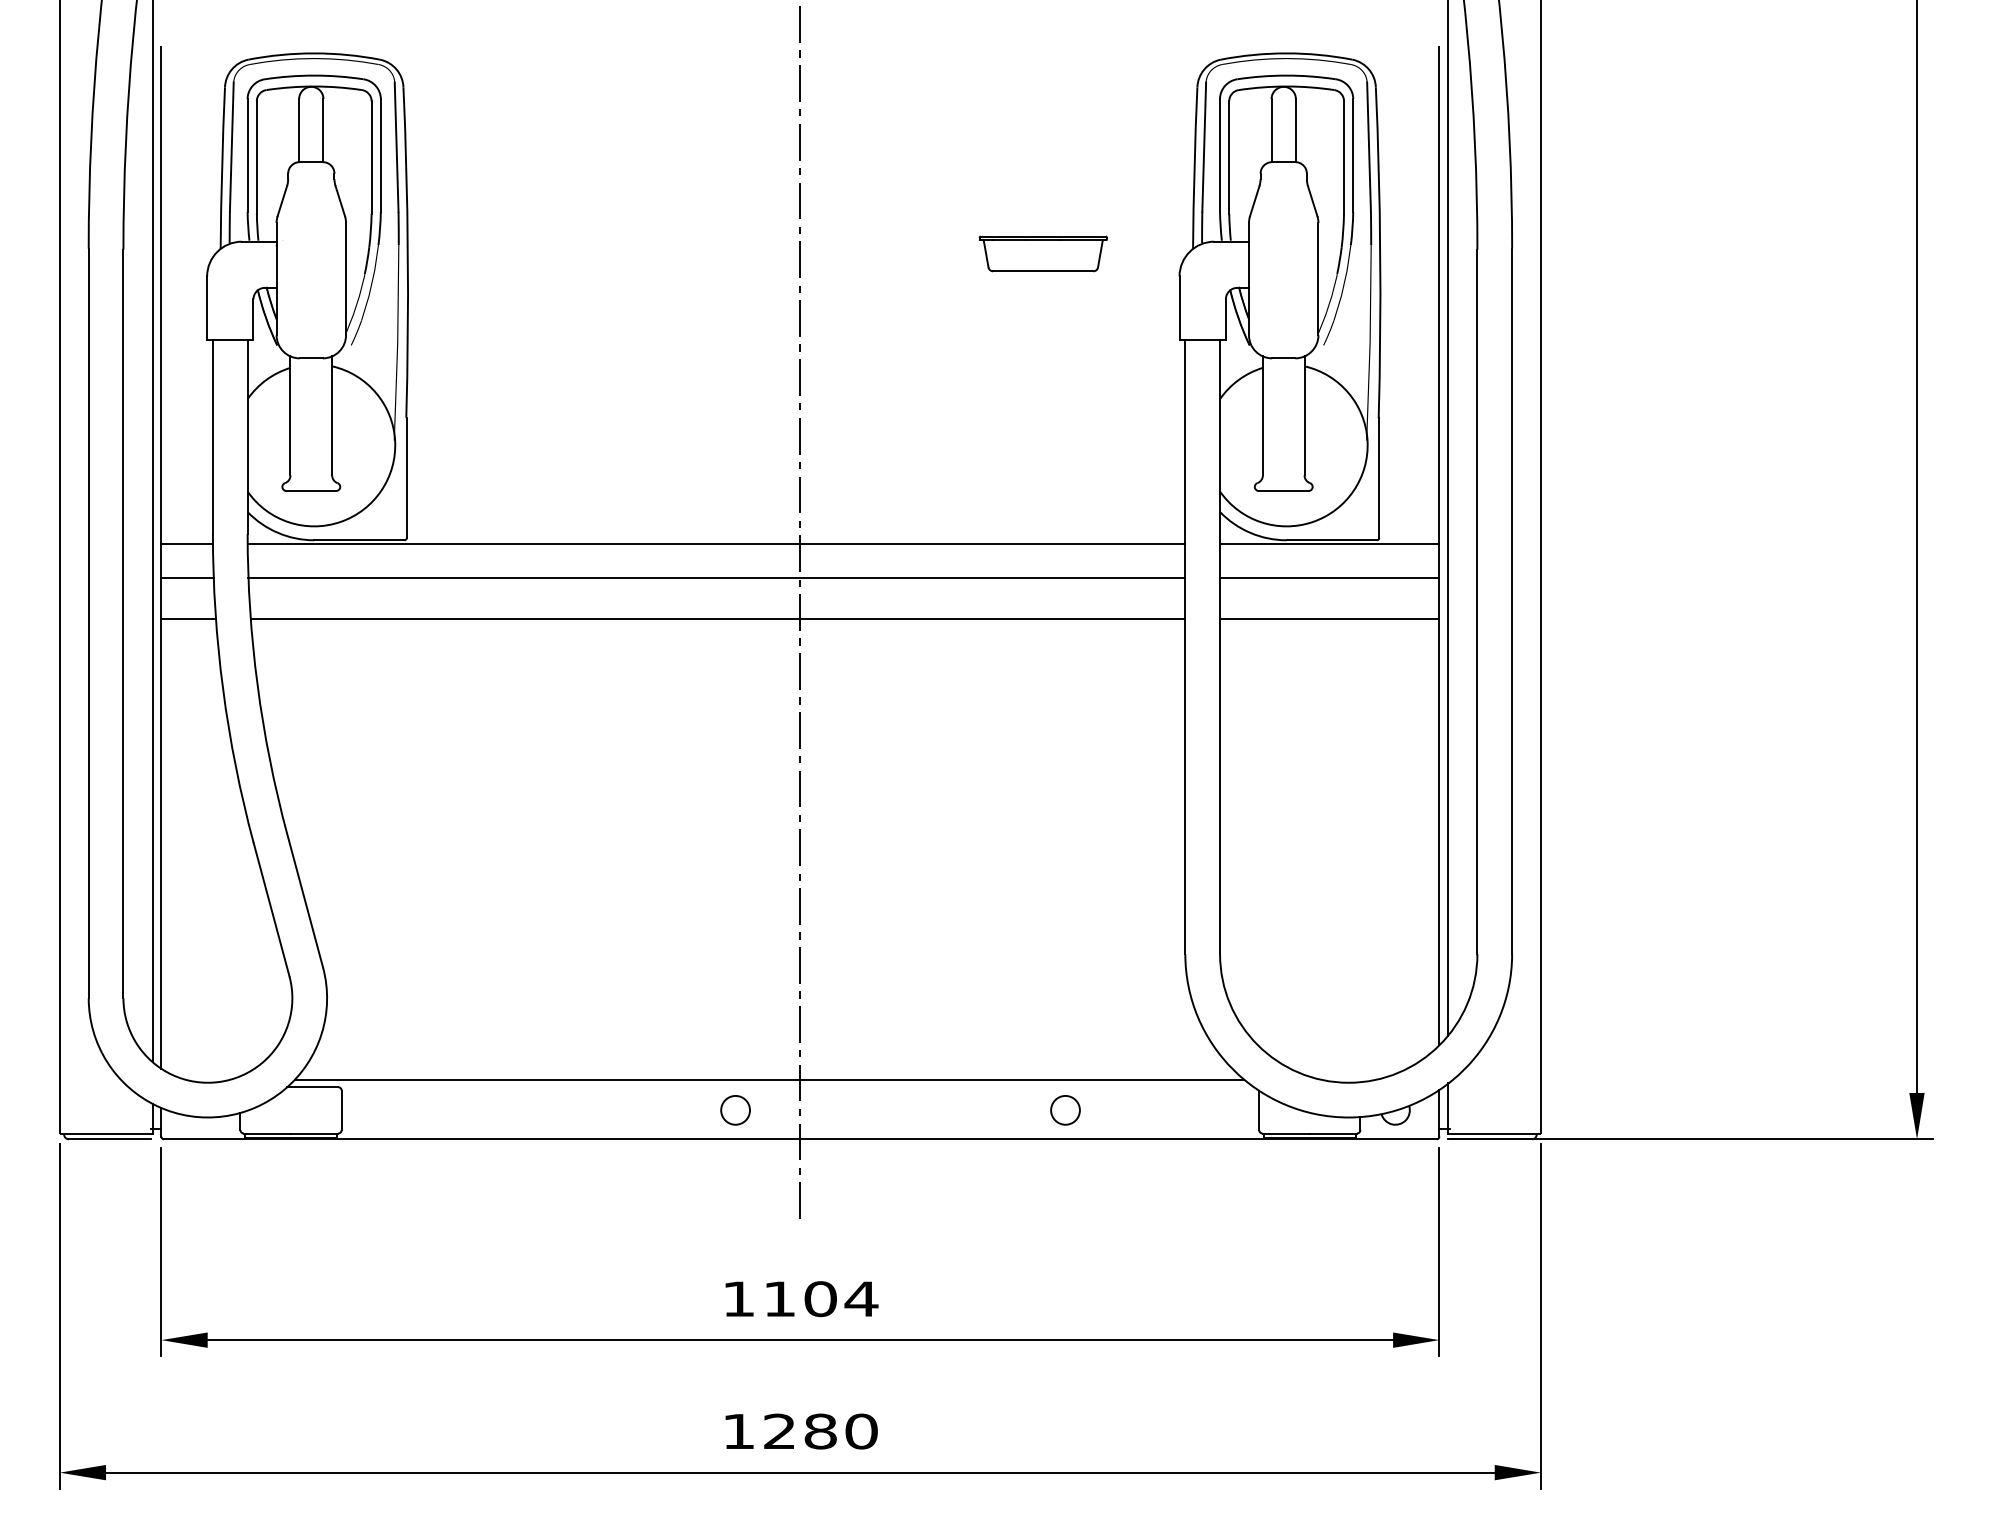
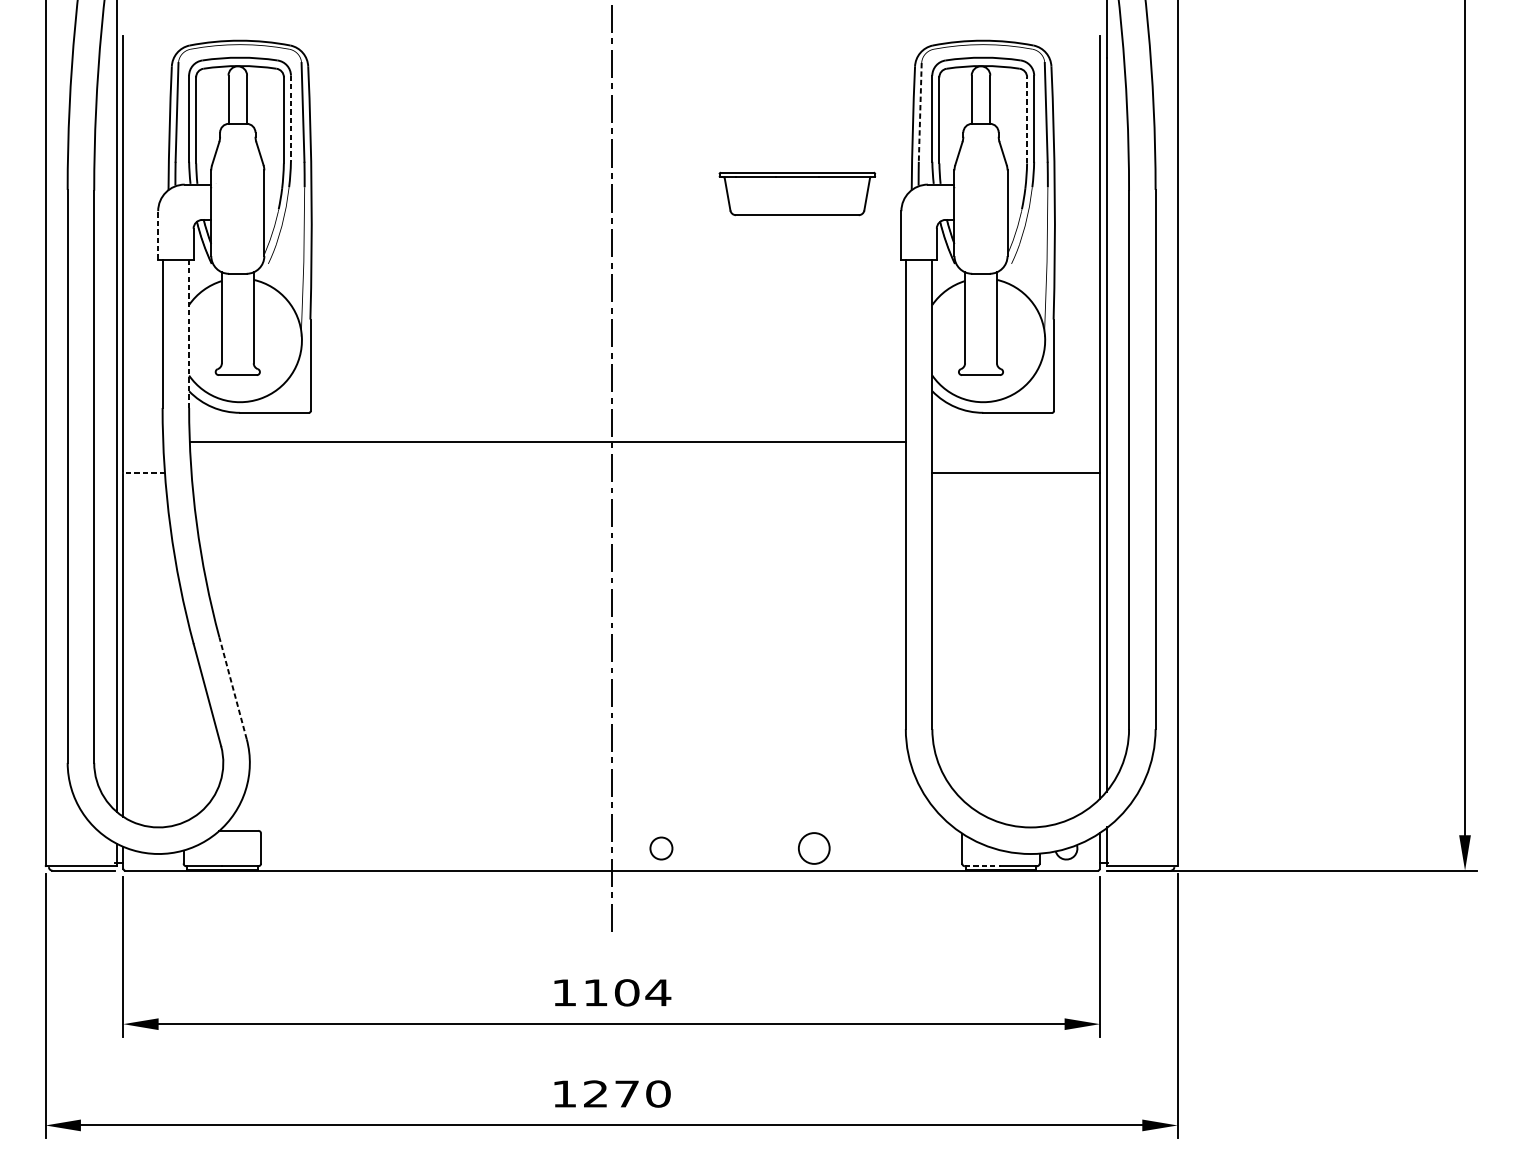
line: (1204, 147) -> (920, 112), solid -> dashed
line: (380, 156) -> (290, 119), solid -> dashed
line: (1344, 157) -> (1027, 120), solid -> dashed
part: (1042, 253) -> (796, 193), size x1.6
line: (207, 308) -> (158, 235), solid -> dashed
line: (247, 436) -> (189, 333), solid -> dashed
line: (186, 543) -> (142, 415), removed
line: (716, 543) -> (547, 415), removed
line: (1329, 543) -> (1016, 415), removed
line: (187, 577) -> (143, 441), removed
line: (1329, 577) -> (1016, 441), removed
line: (188, 618) -> (143, 472), solid -> dashed
line: (717, 618) -> (548, 472), removed
line: (305, 900) -> (233, 688), solid -> dashed
line: (769, 1079) -> (588, 824), removed
circle: (735, 1110) -> (661, 848), moved
circle: (1065, 1110) -> (814, 848), size x1.4
line: (1286, 1133) -> (983, 866), solid -> dashed
text: (820, 1431) -> (626, 1093), 1280 -> 1270

